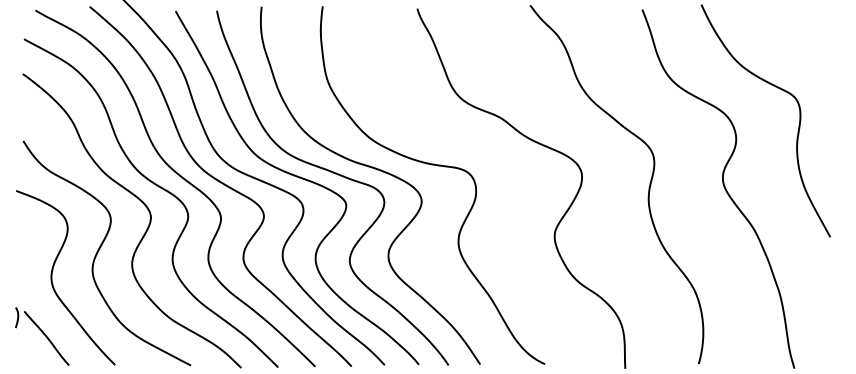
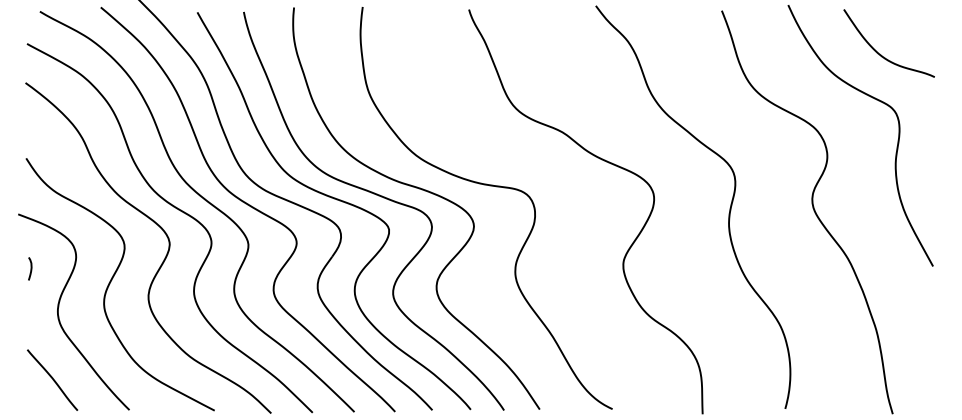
curve: (784, 48) -> (881, 54), added
curve: (17, 317) -> (30, 268), moved

